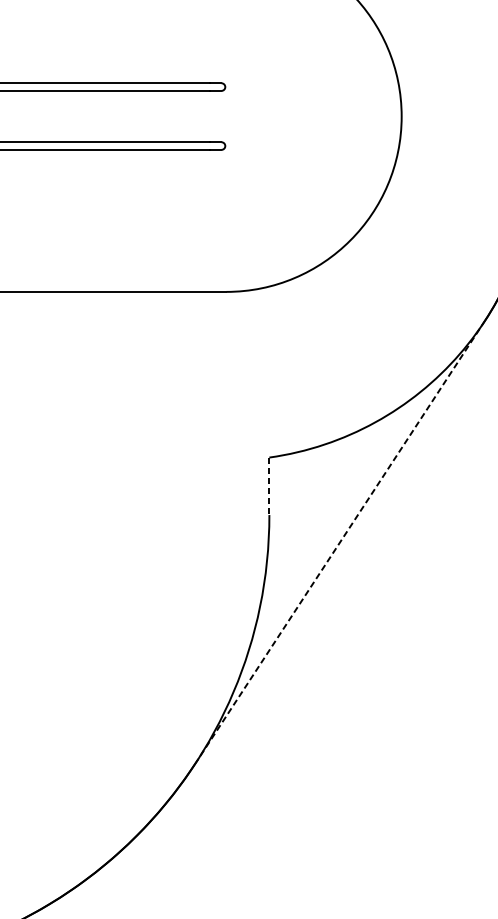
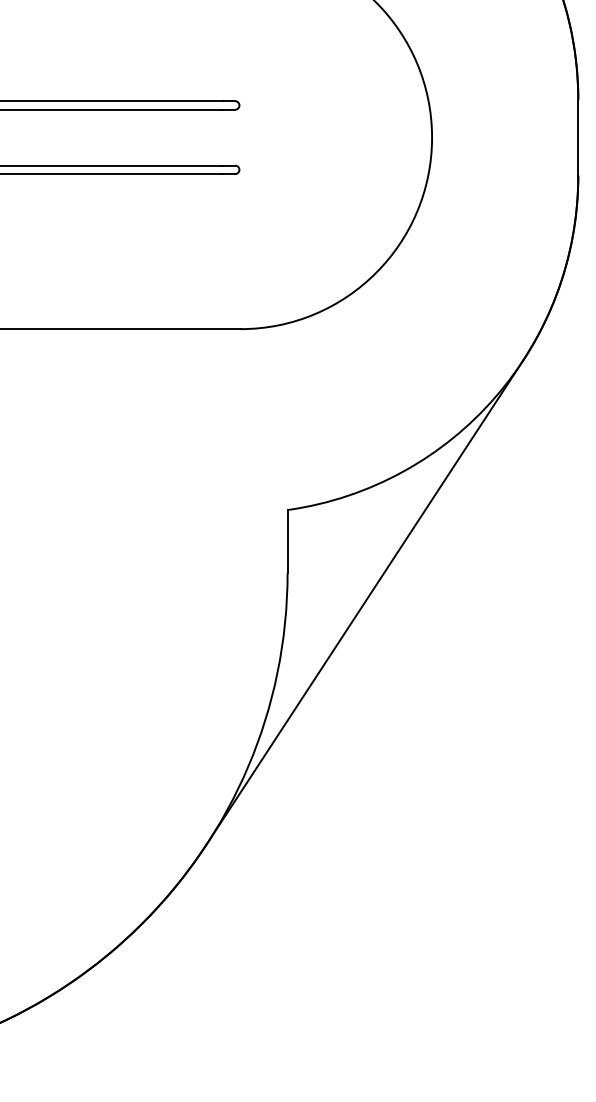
line: (269, 486) -> (287, 541), dashed -> solid
line: (339, 542) -> (364, 602), dashed -> solid

